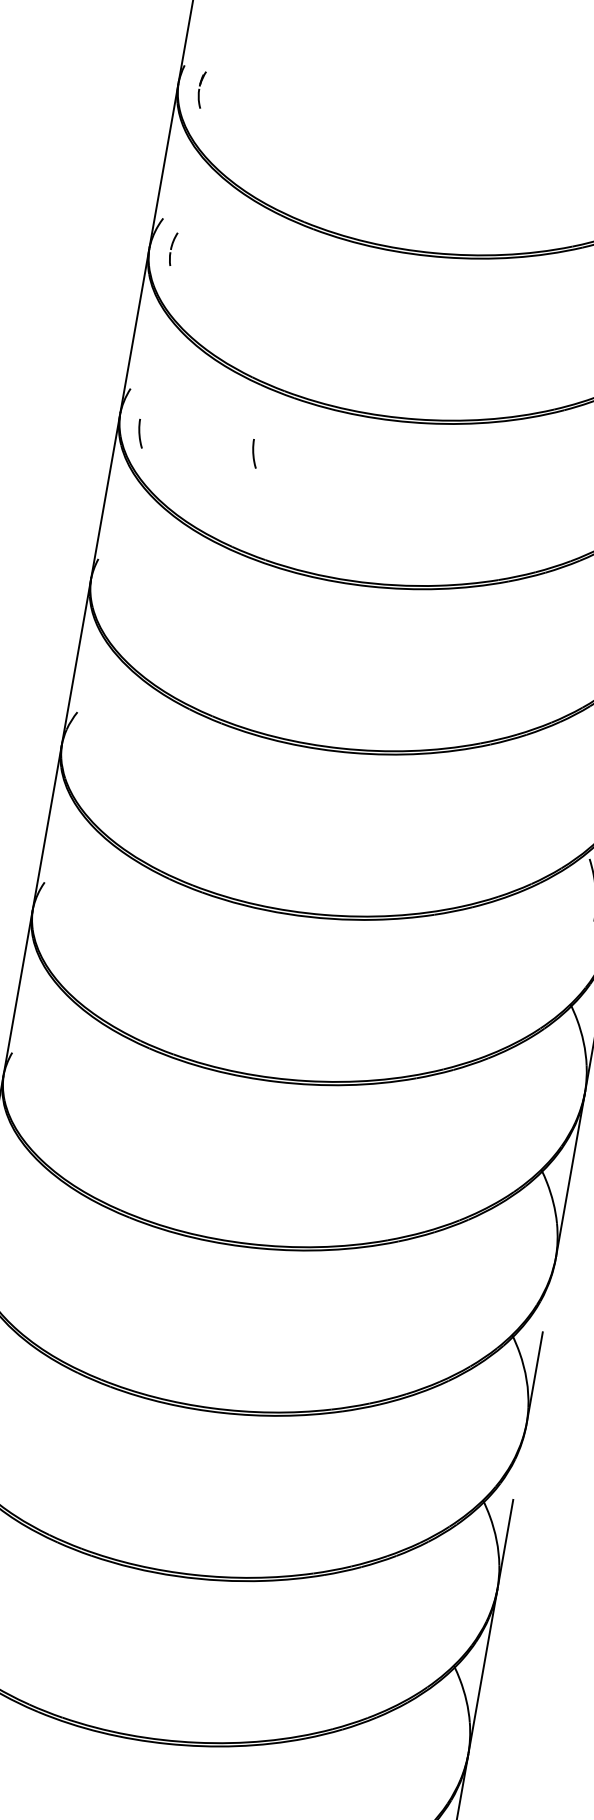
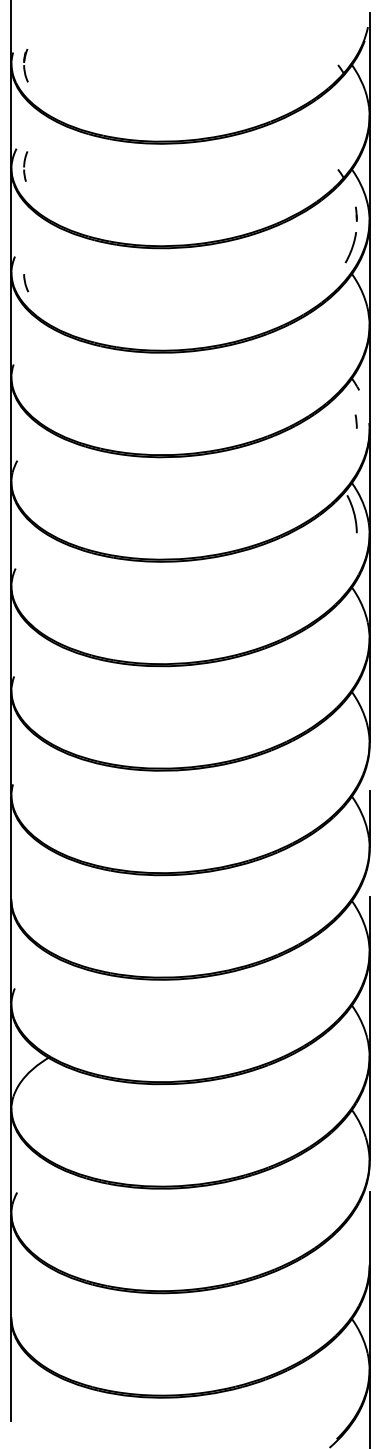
part: (200, 89) -> (25, 65), size x1.43
part: (172, 249) -> (25, 166), size x1.43
curve: (255, 454) -> (98, 283), removed

